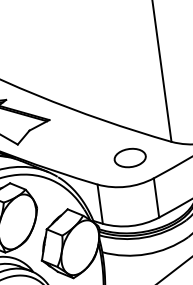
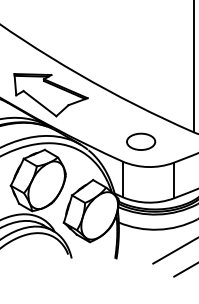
part: (130, 157) -> (141, 141), moved

